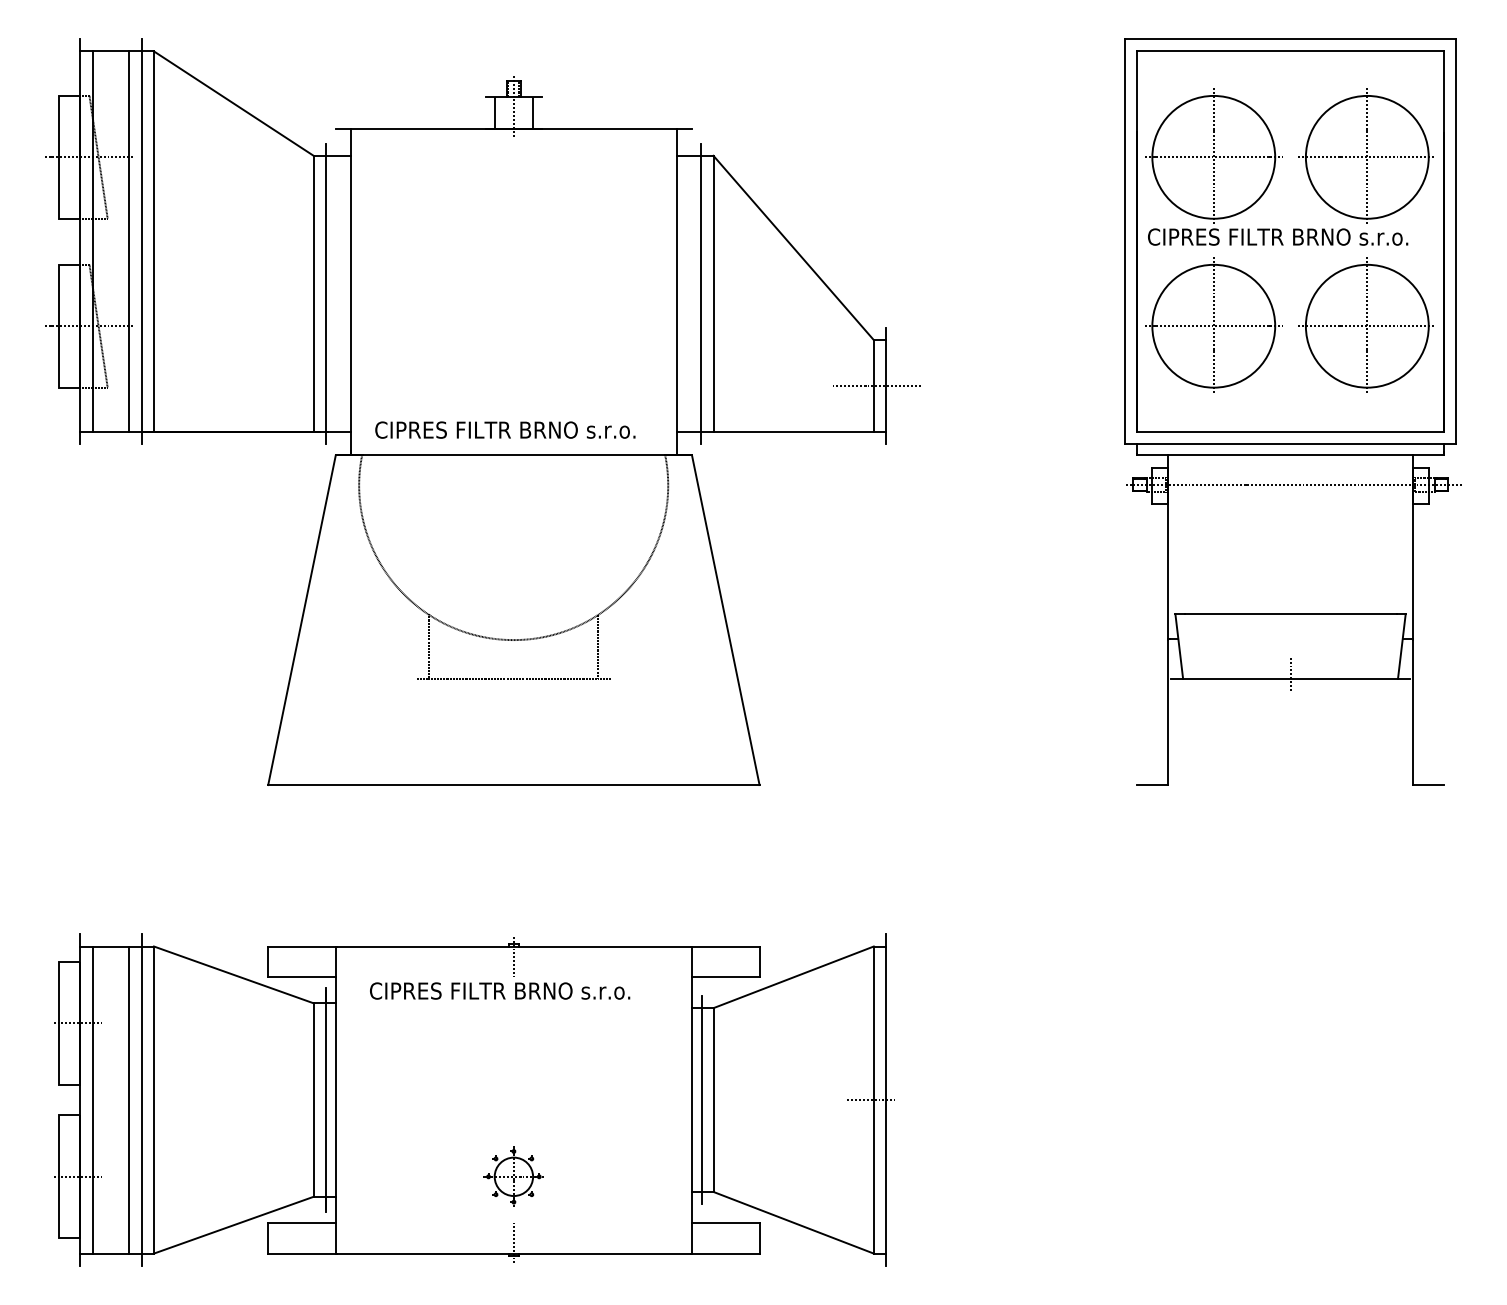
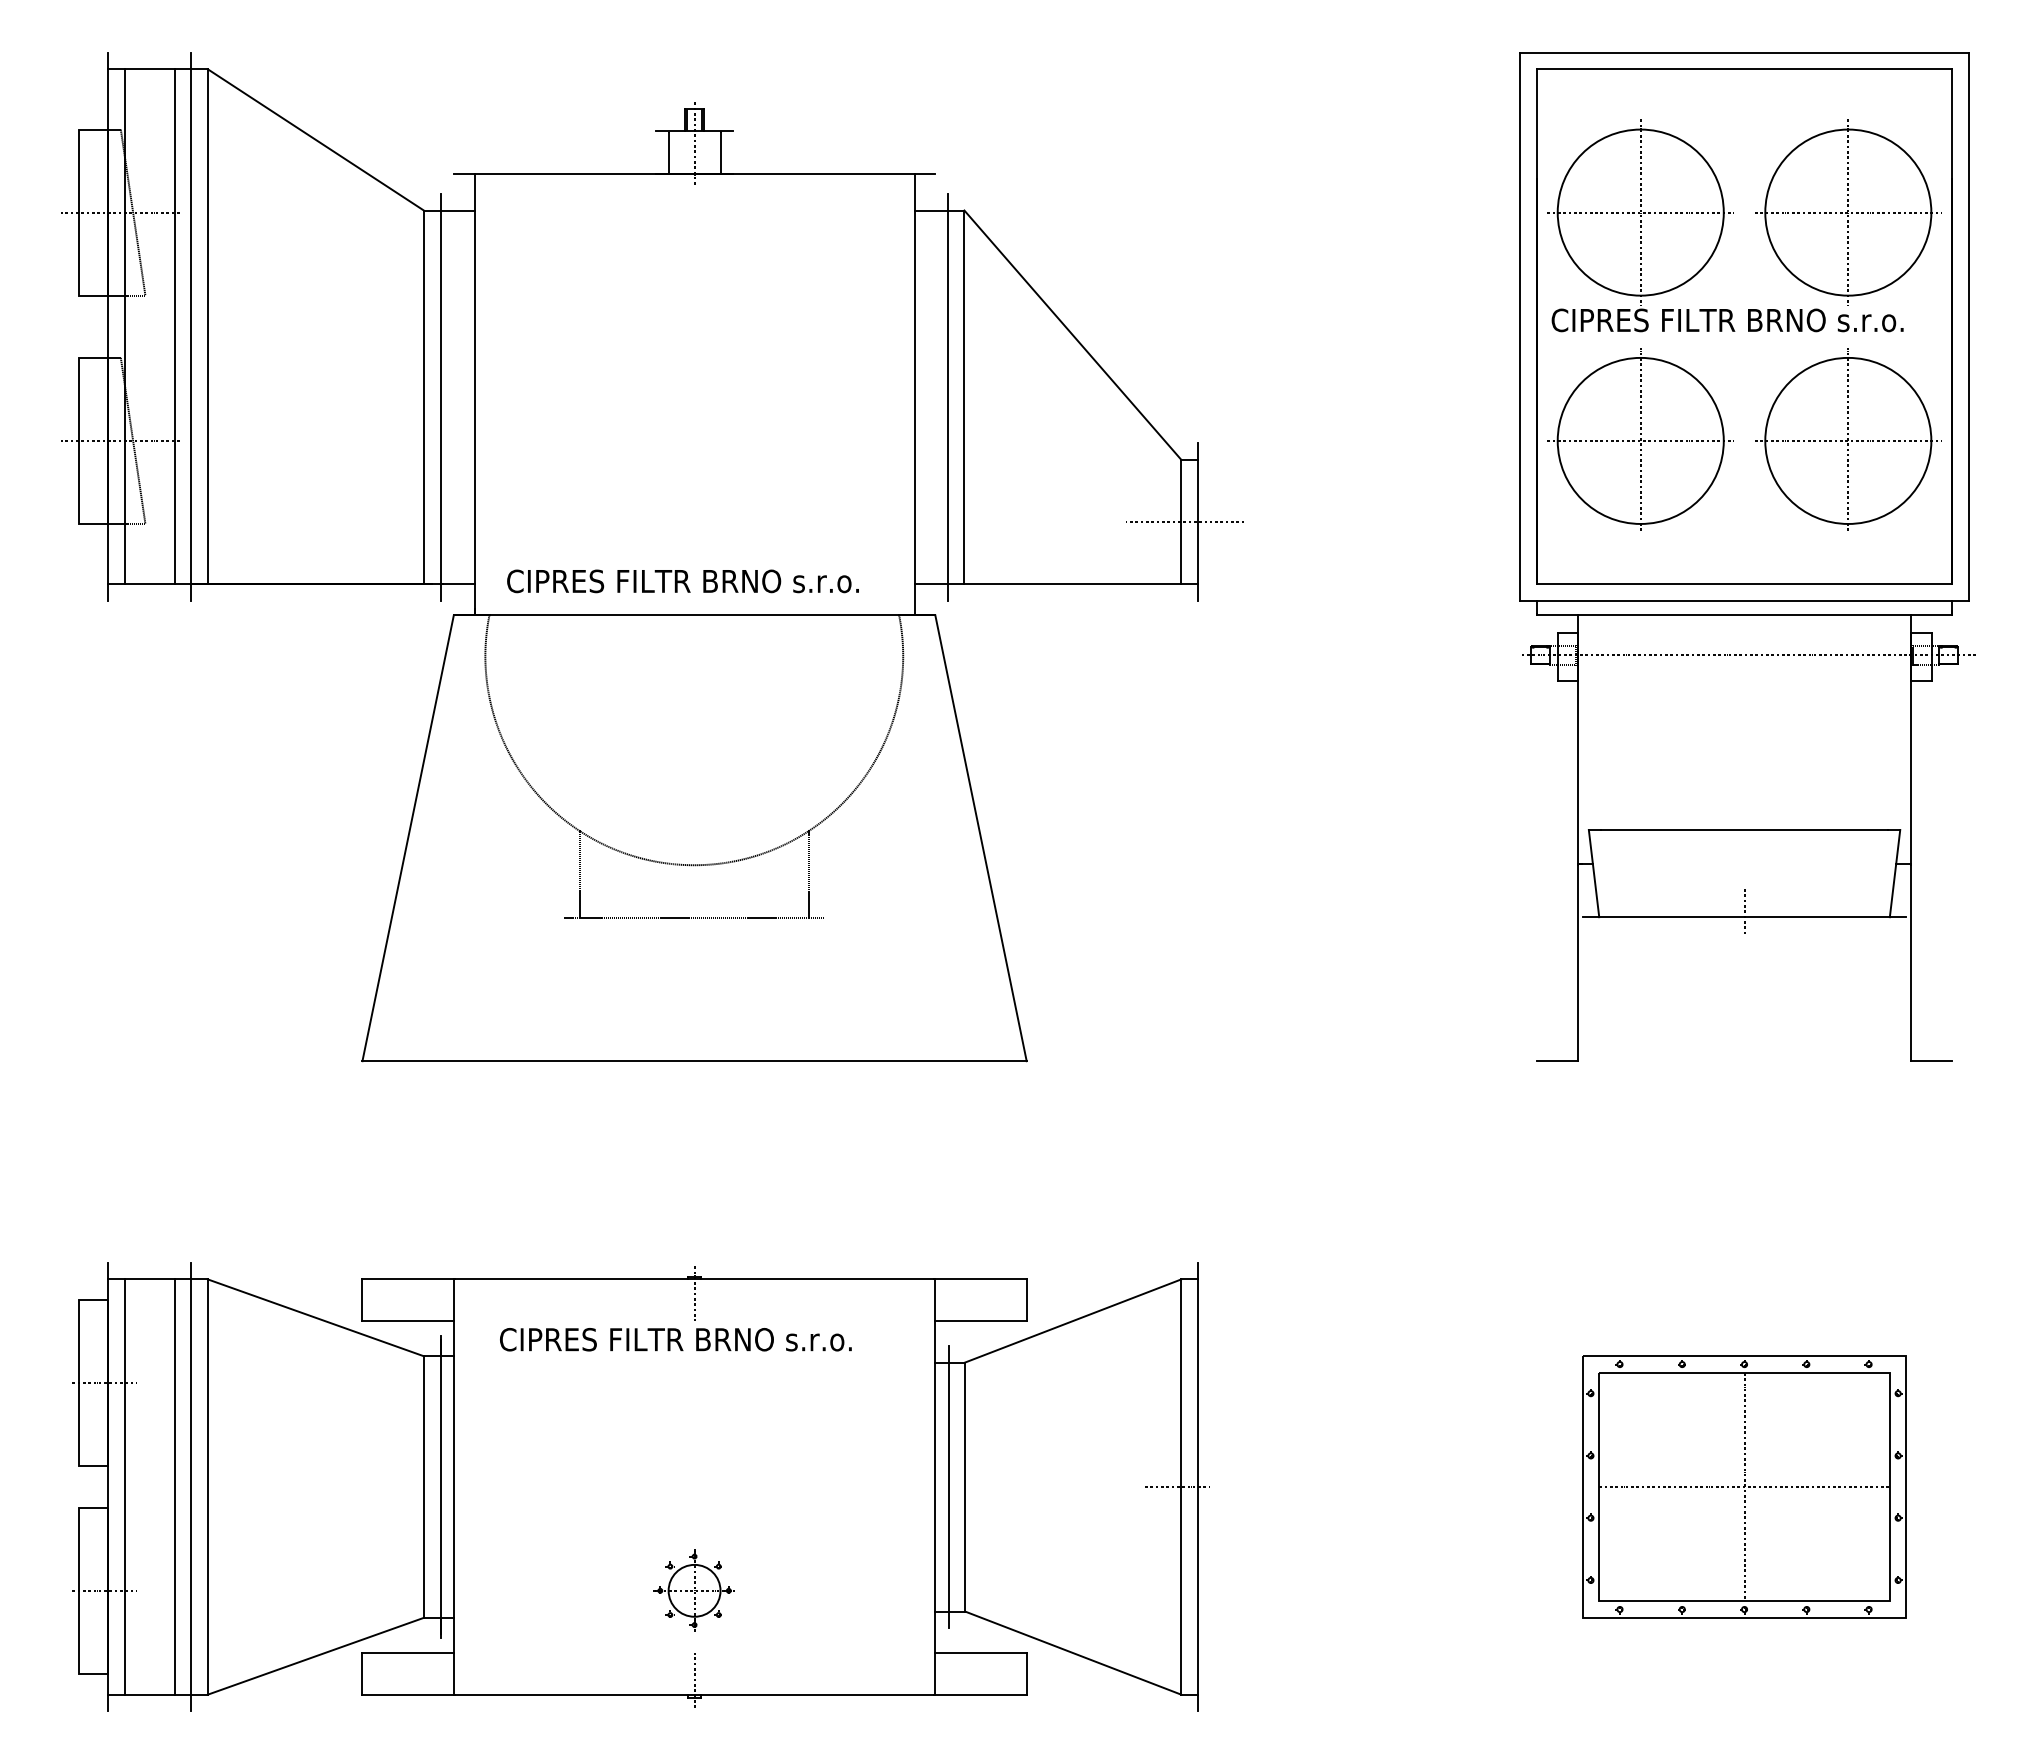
part: (1290, 1099) -> (1744, 1486), added

